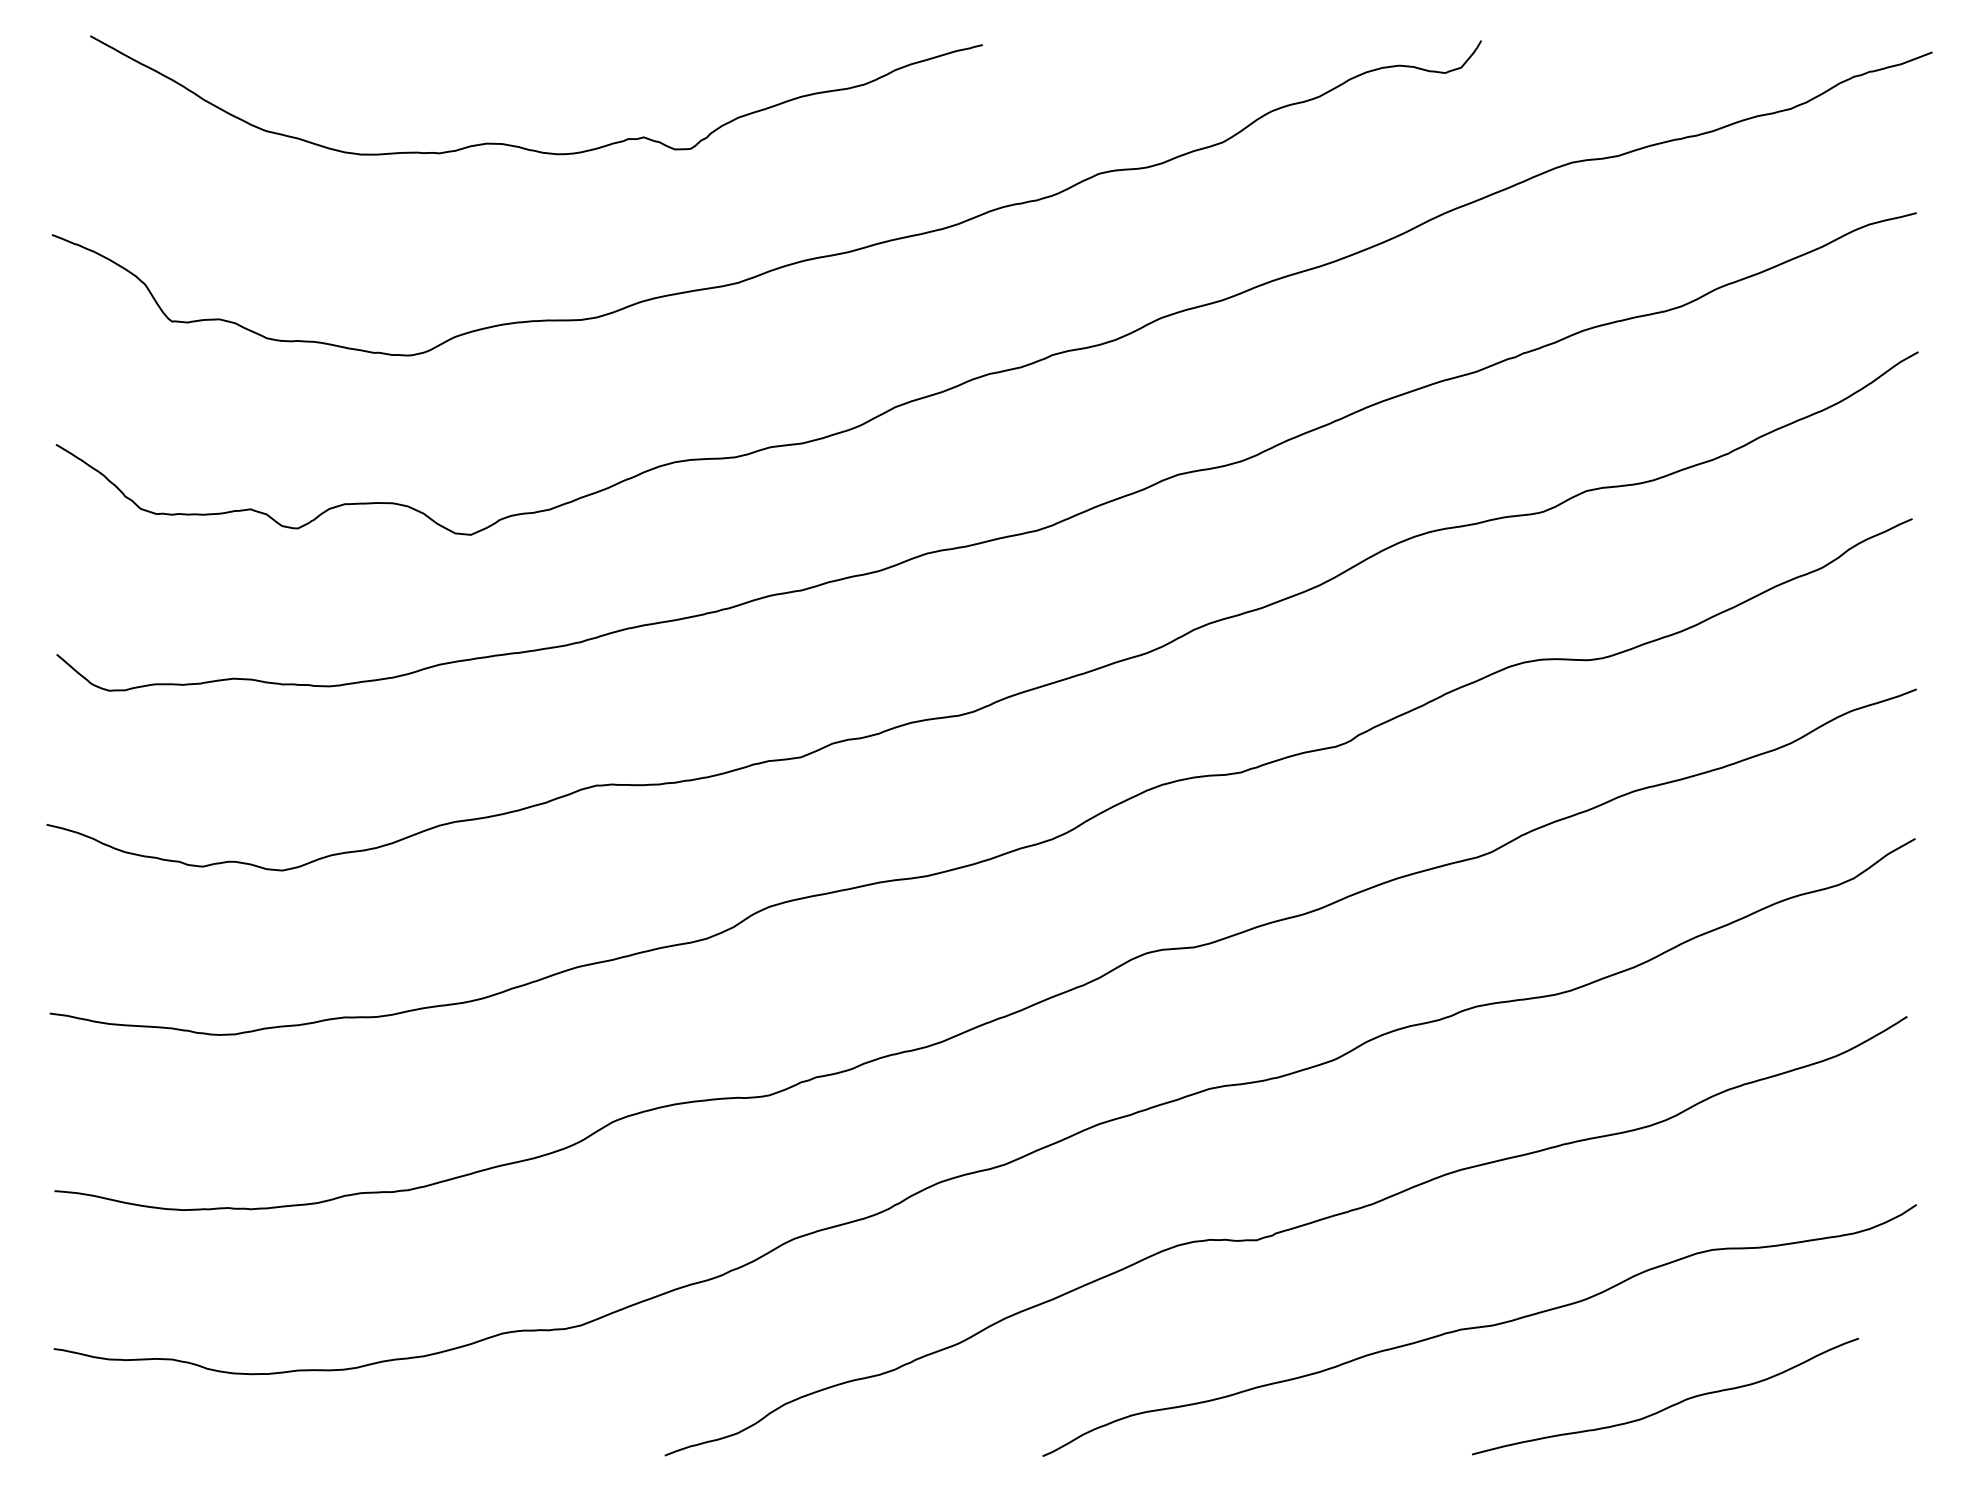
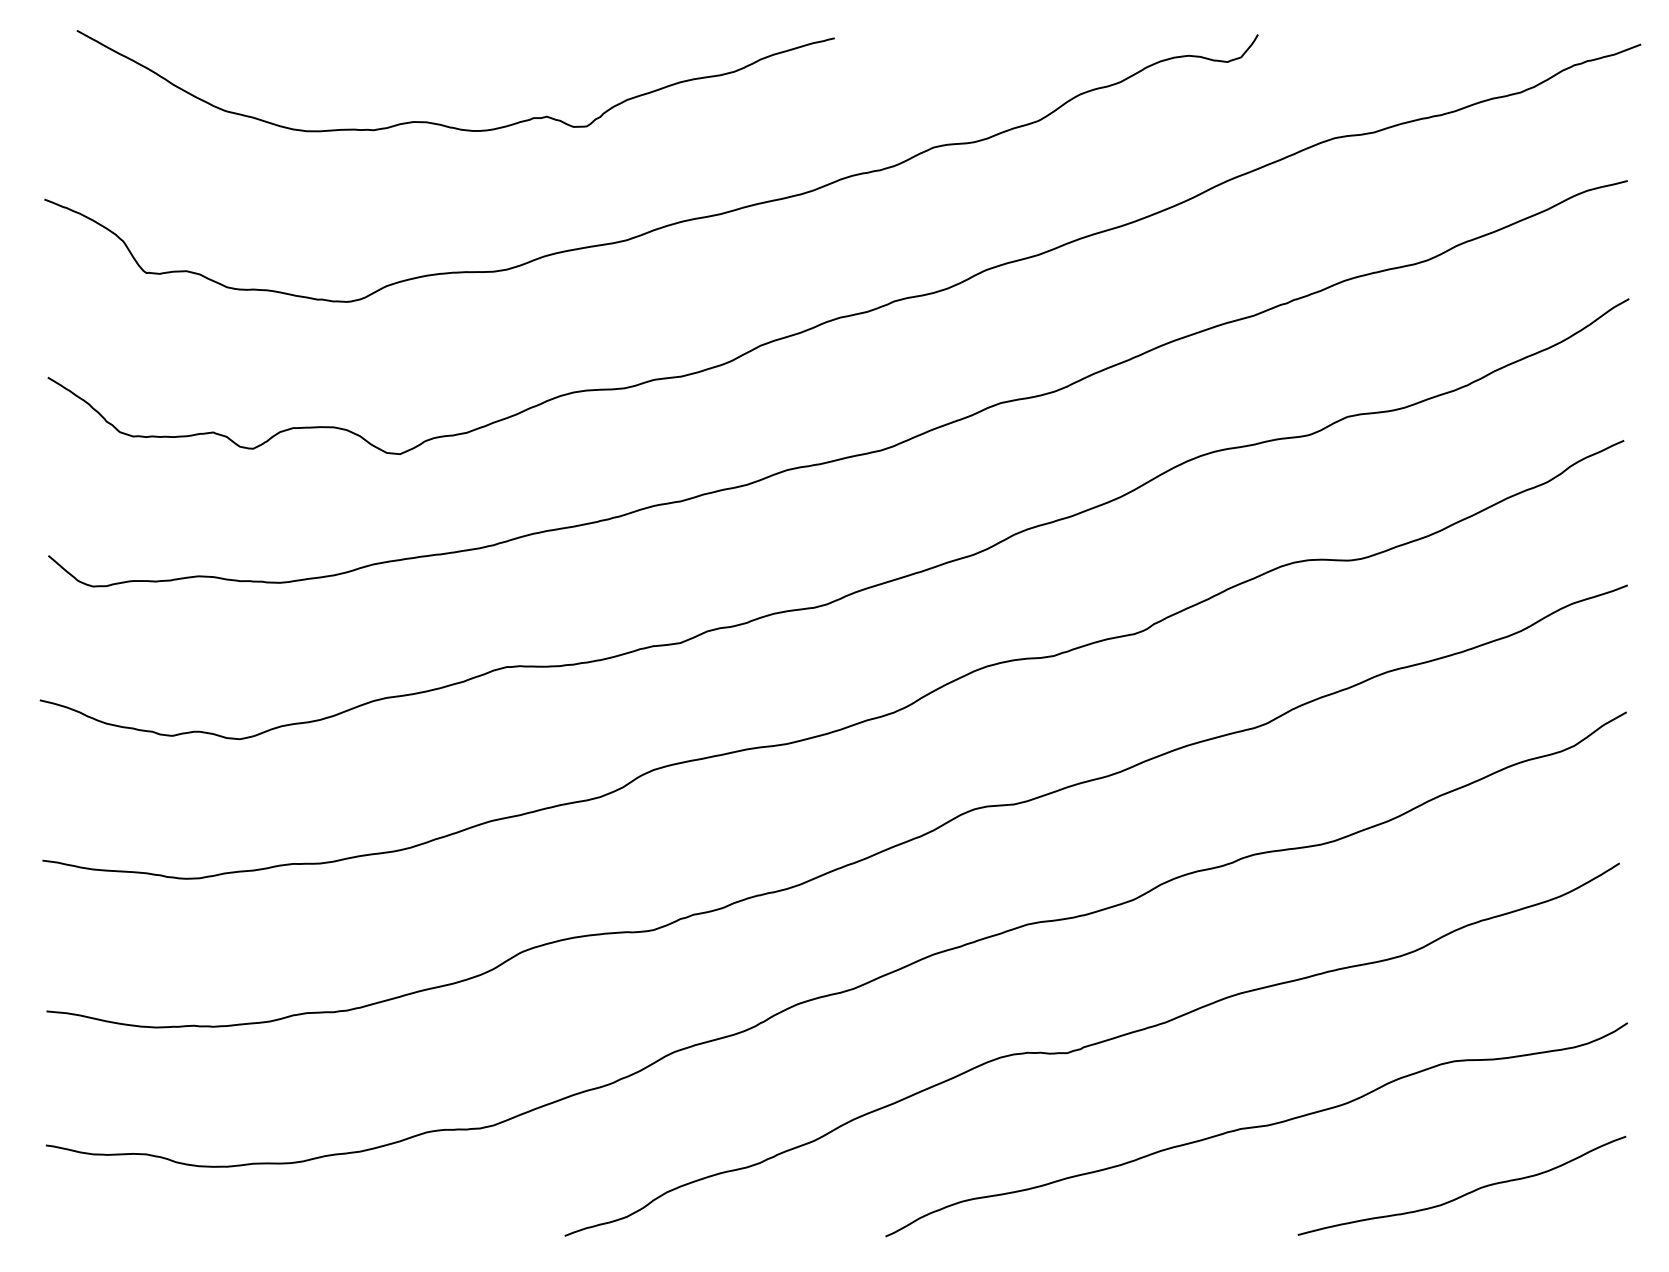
curve: (1670, 1405) -> (1466, 1193), moved

